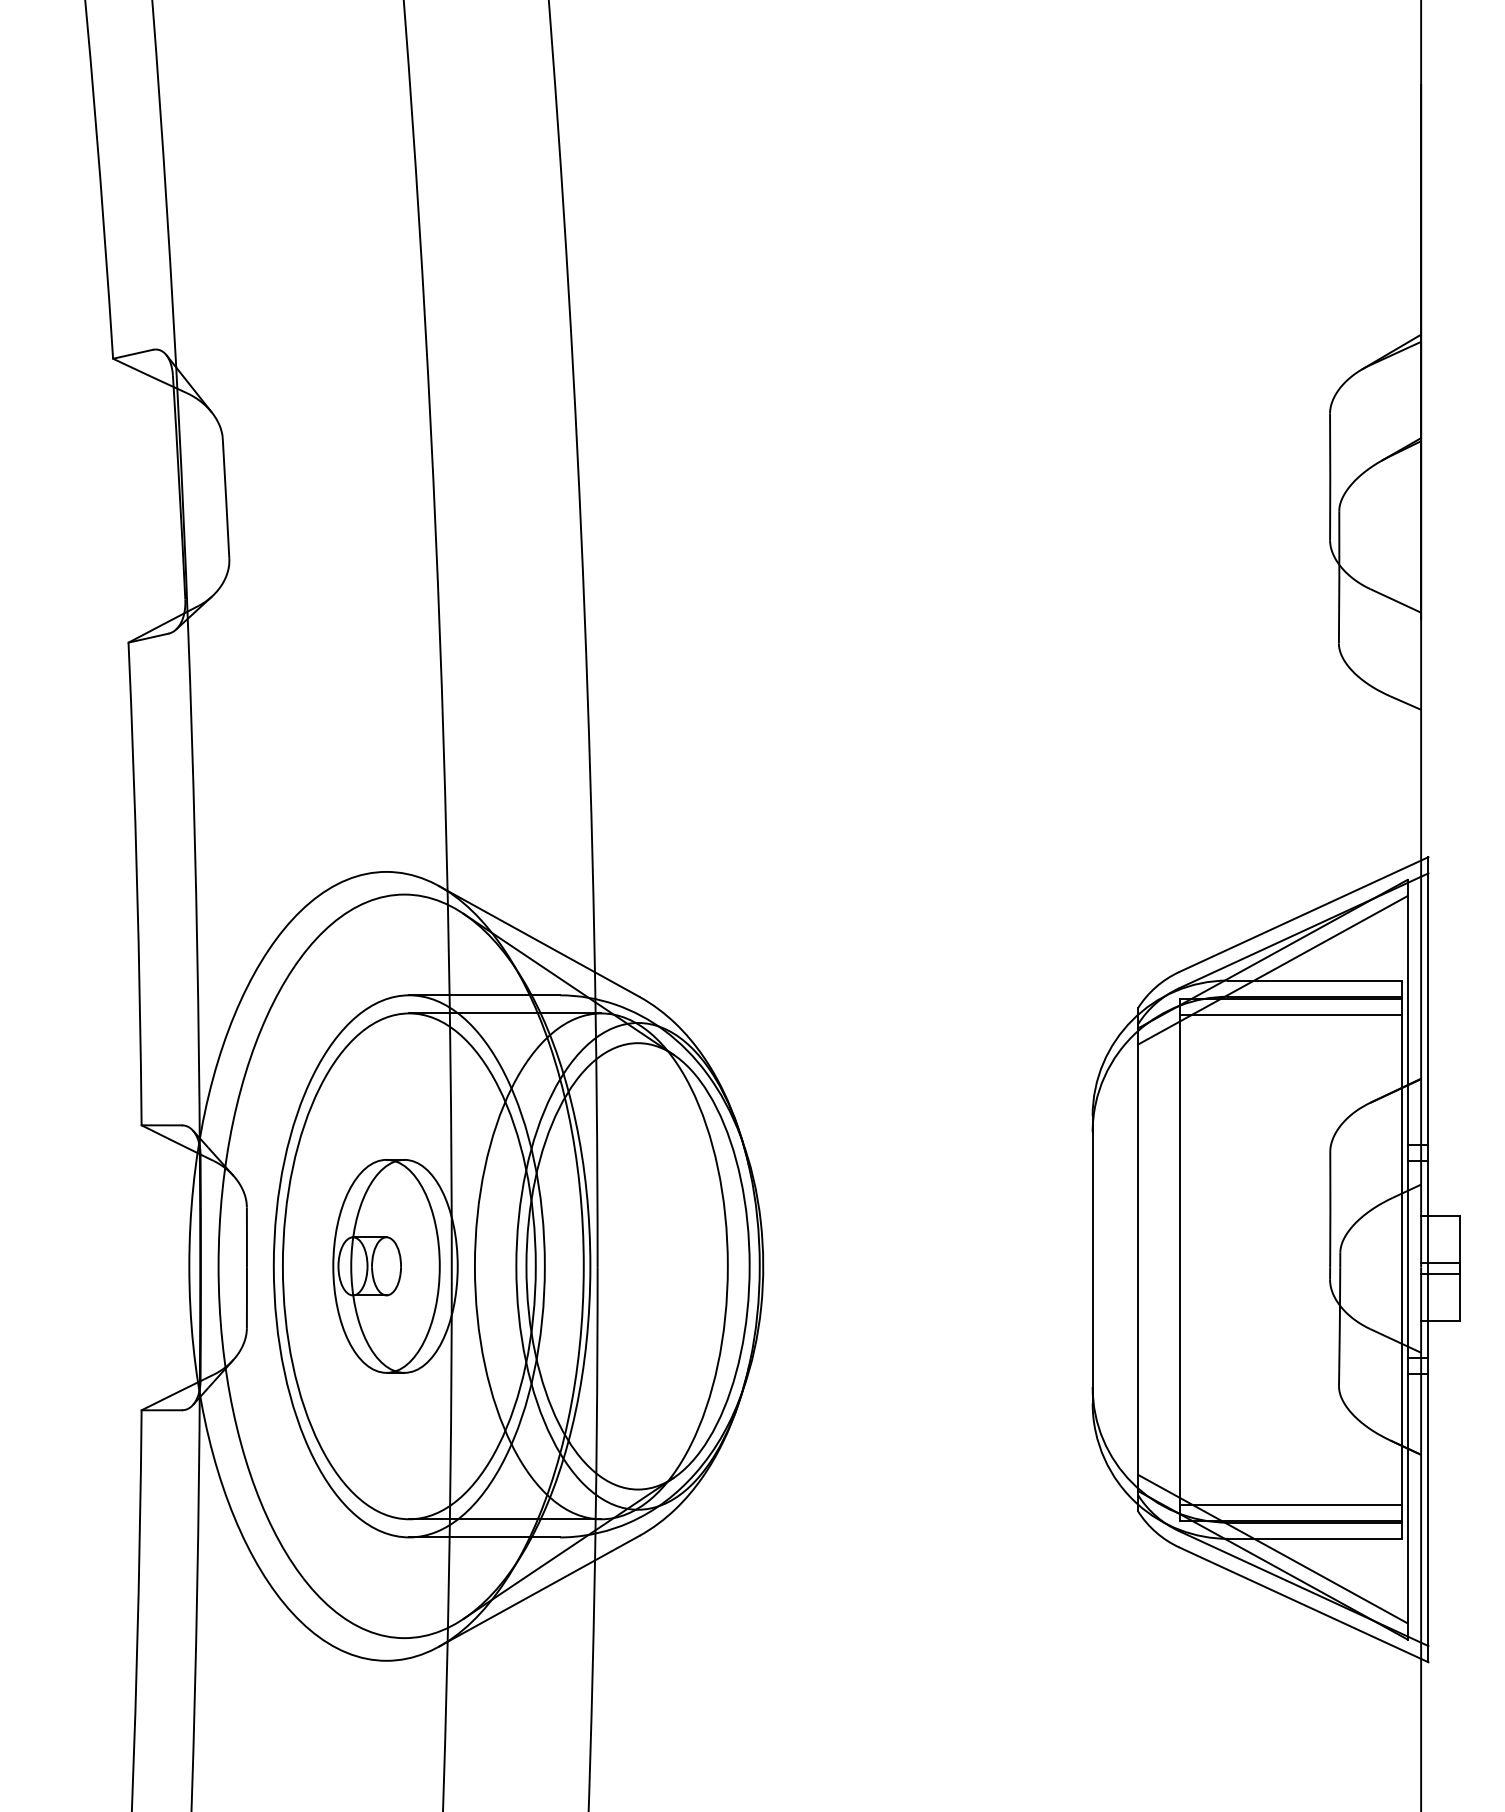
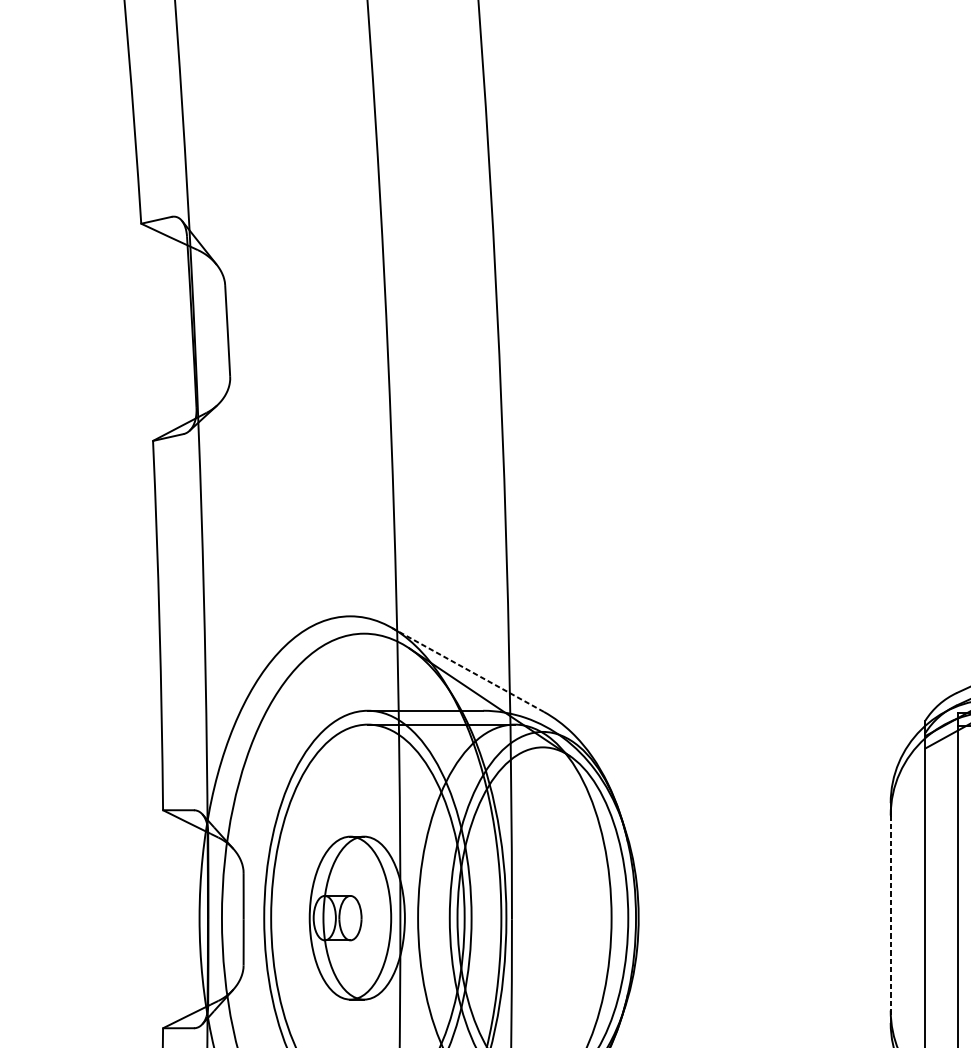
line: (538, 941) -> (466, 669), solid -> dashed
line: (1092, 1267) -> (890, 919), solid -> dashed

